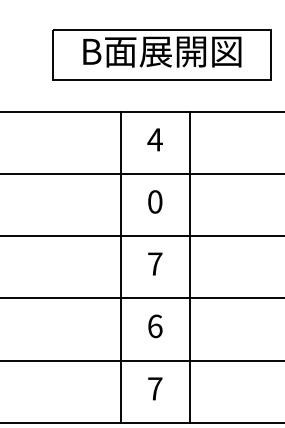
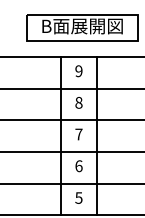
text: (154, 140) -> (78, 71), 4 -> 9
text: (154, 201) -> (78, 102), 0 -> 8
text: (154, 387) -> (78, 197), 7 -> 5

